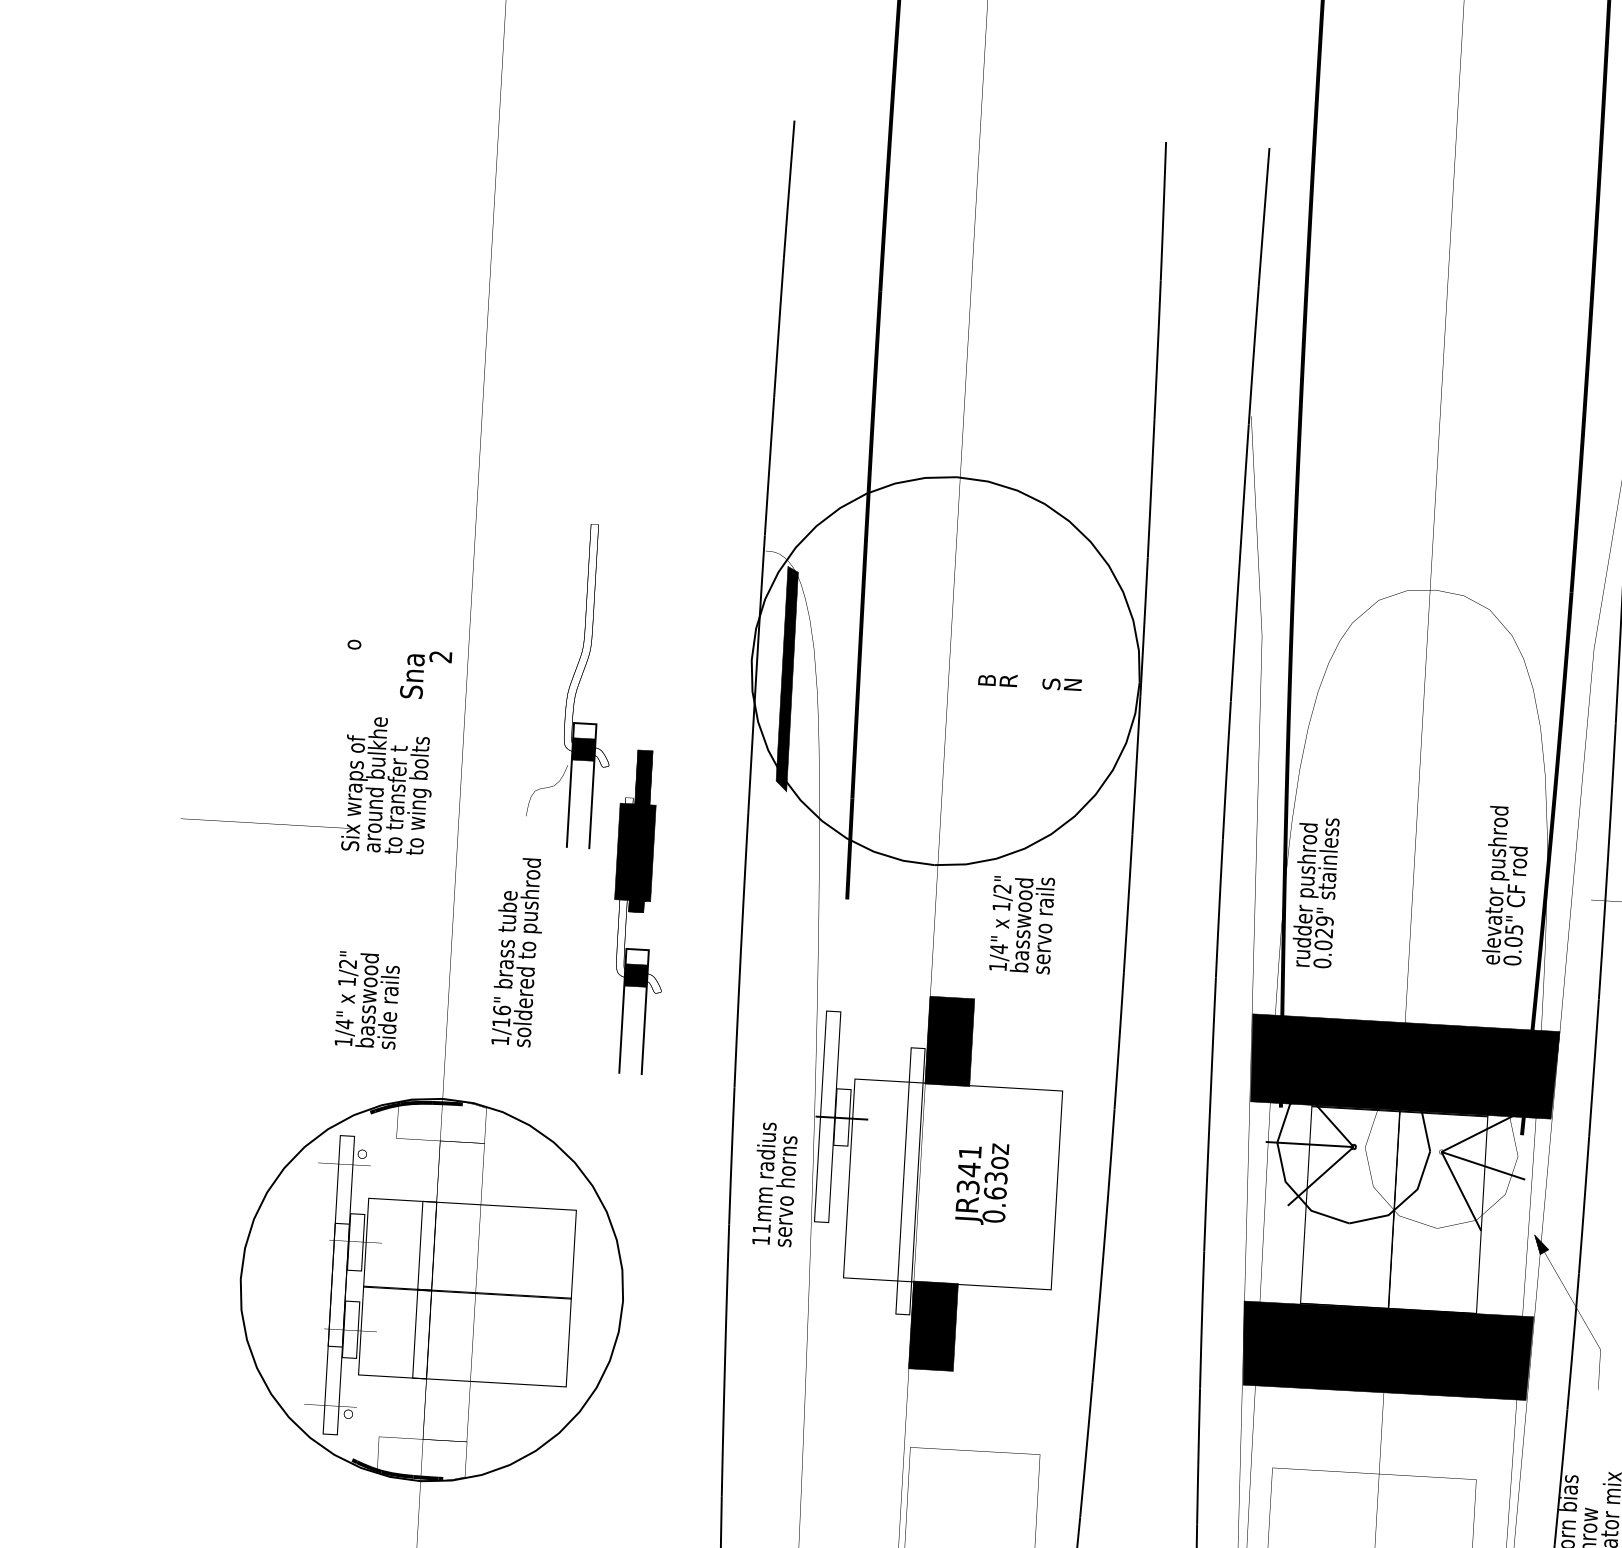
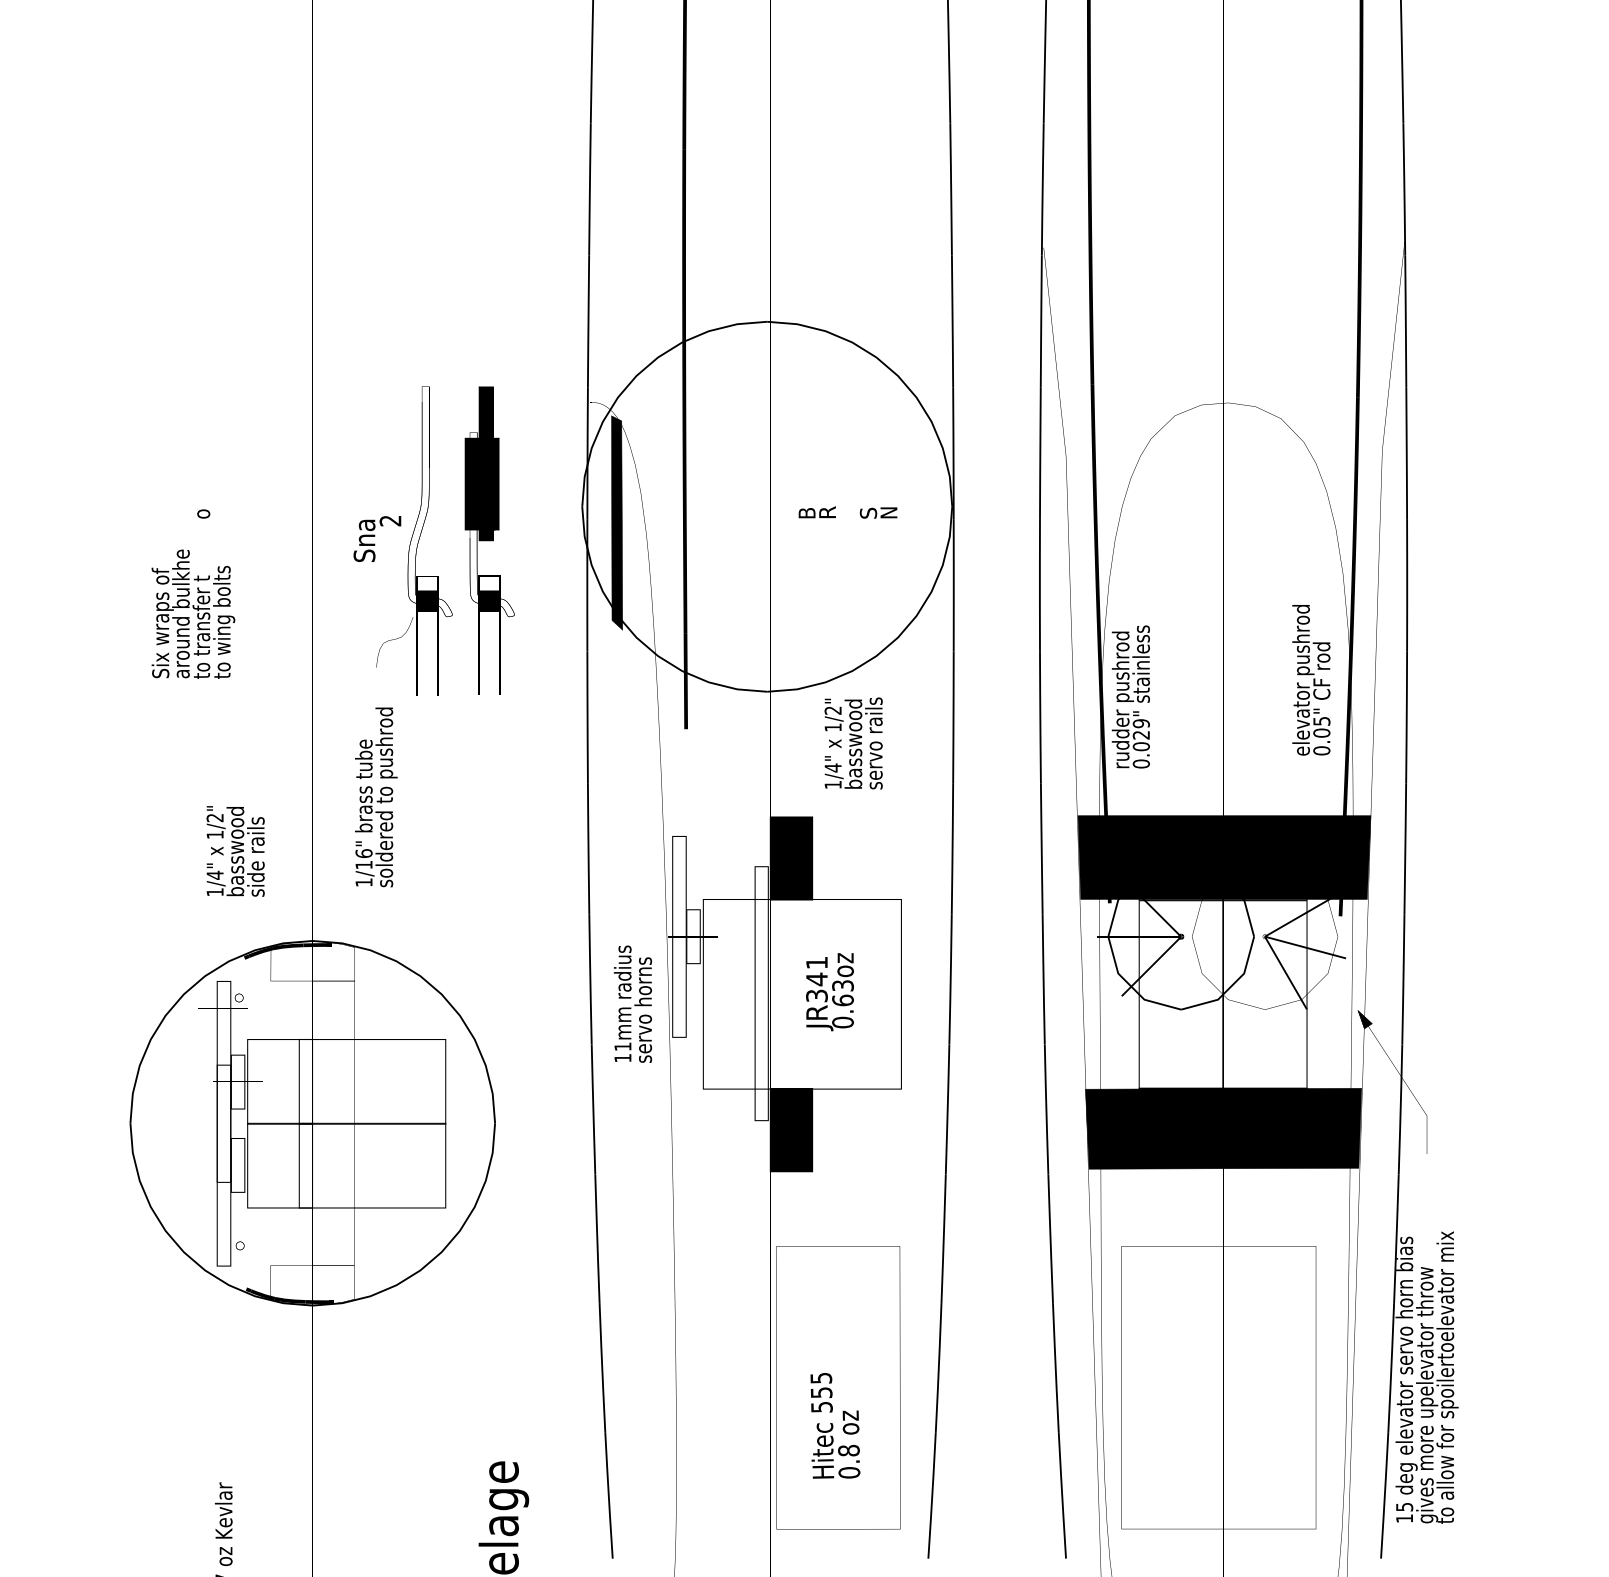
text: (426, 674) -> (377, 538), moved
text: (388, 784) -> (193, 613), moved
part: (639, 912) -> (489, 540), moved

